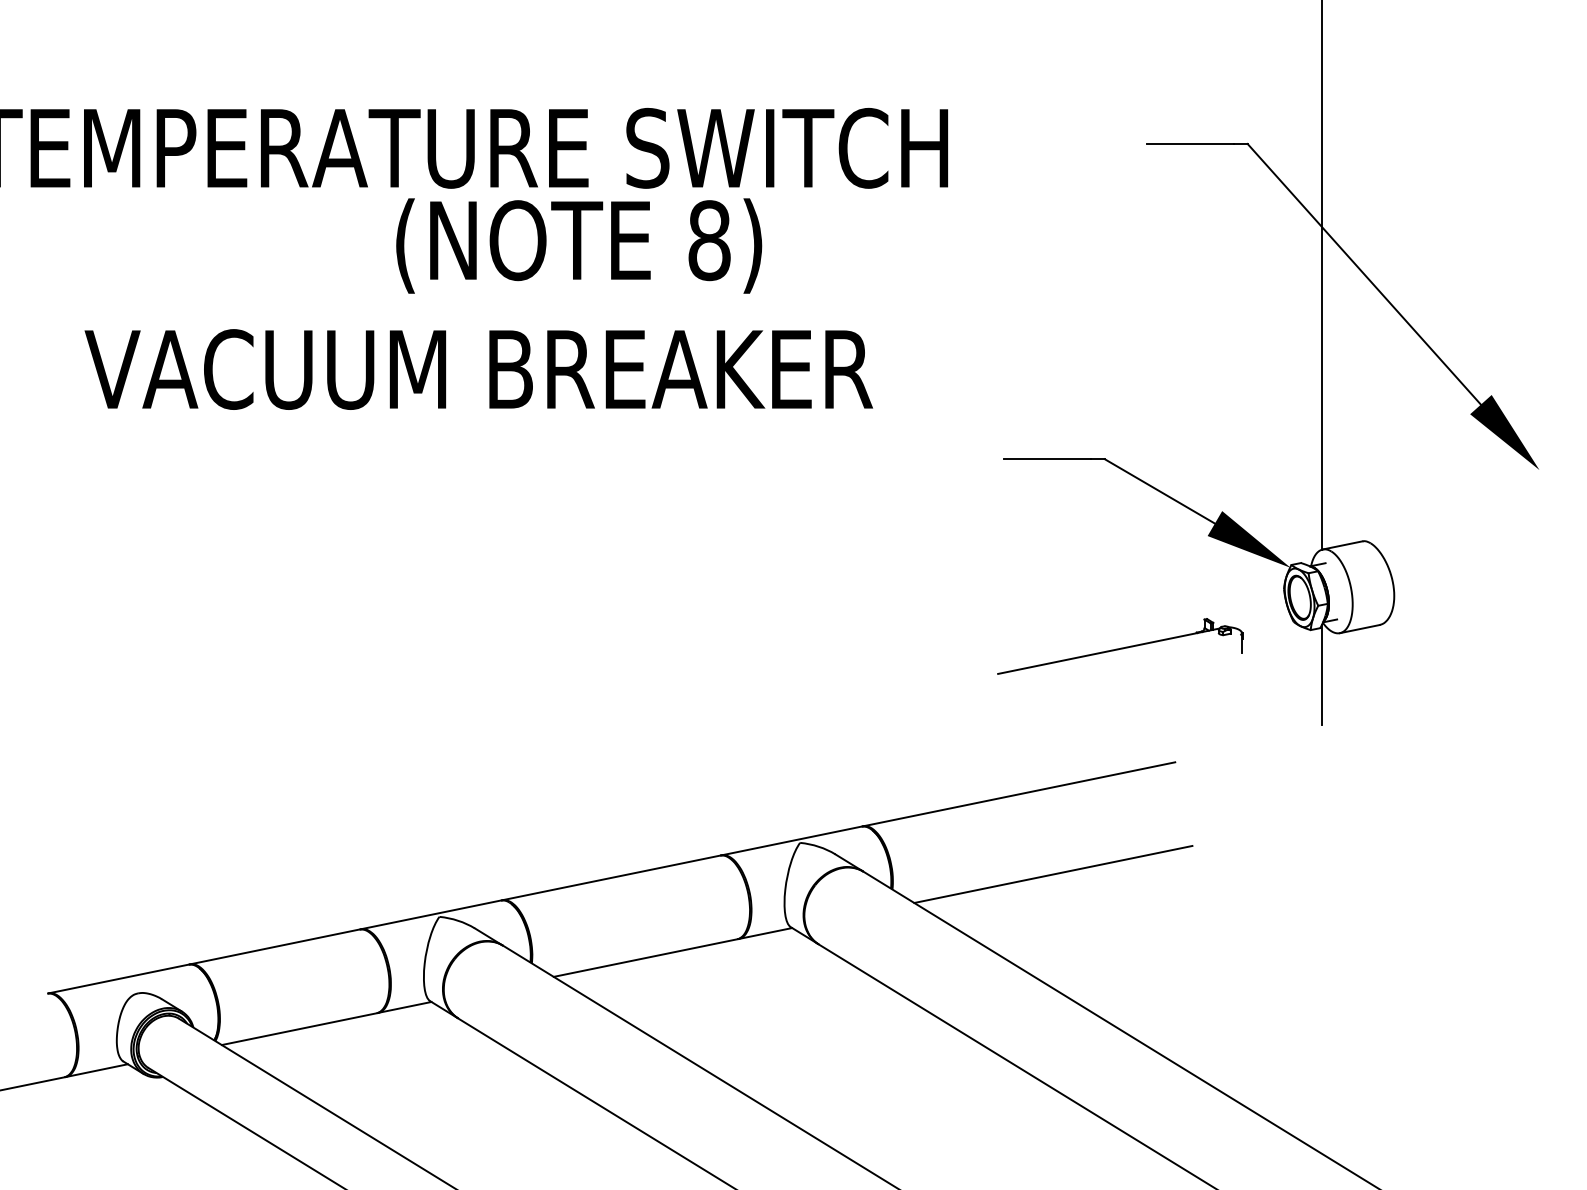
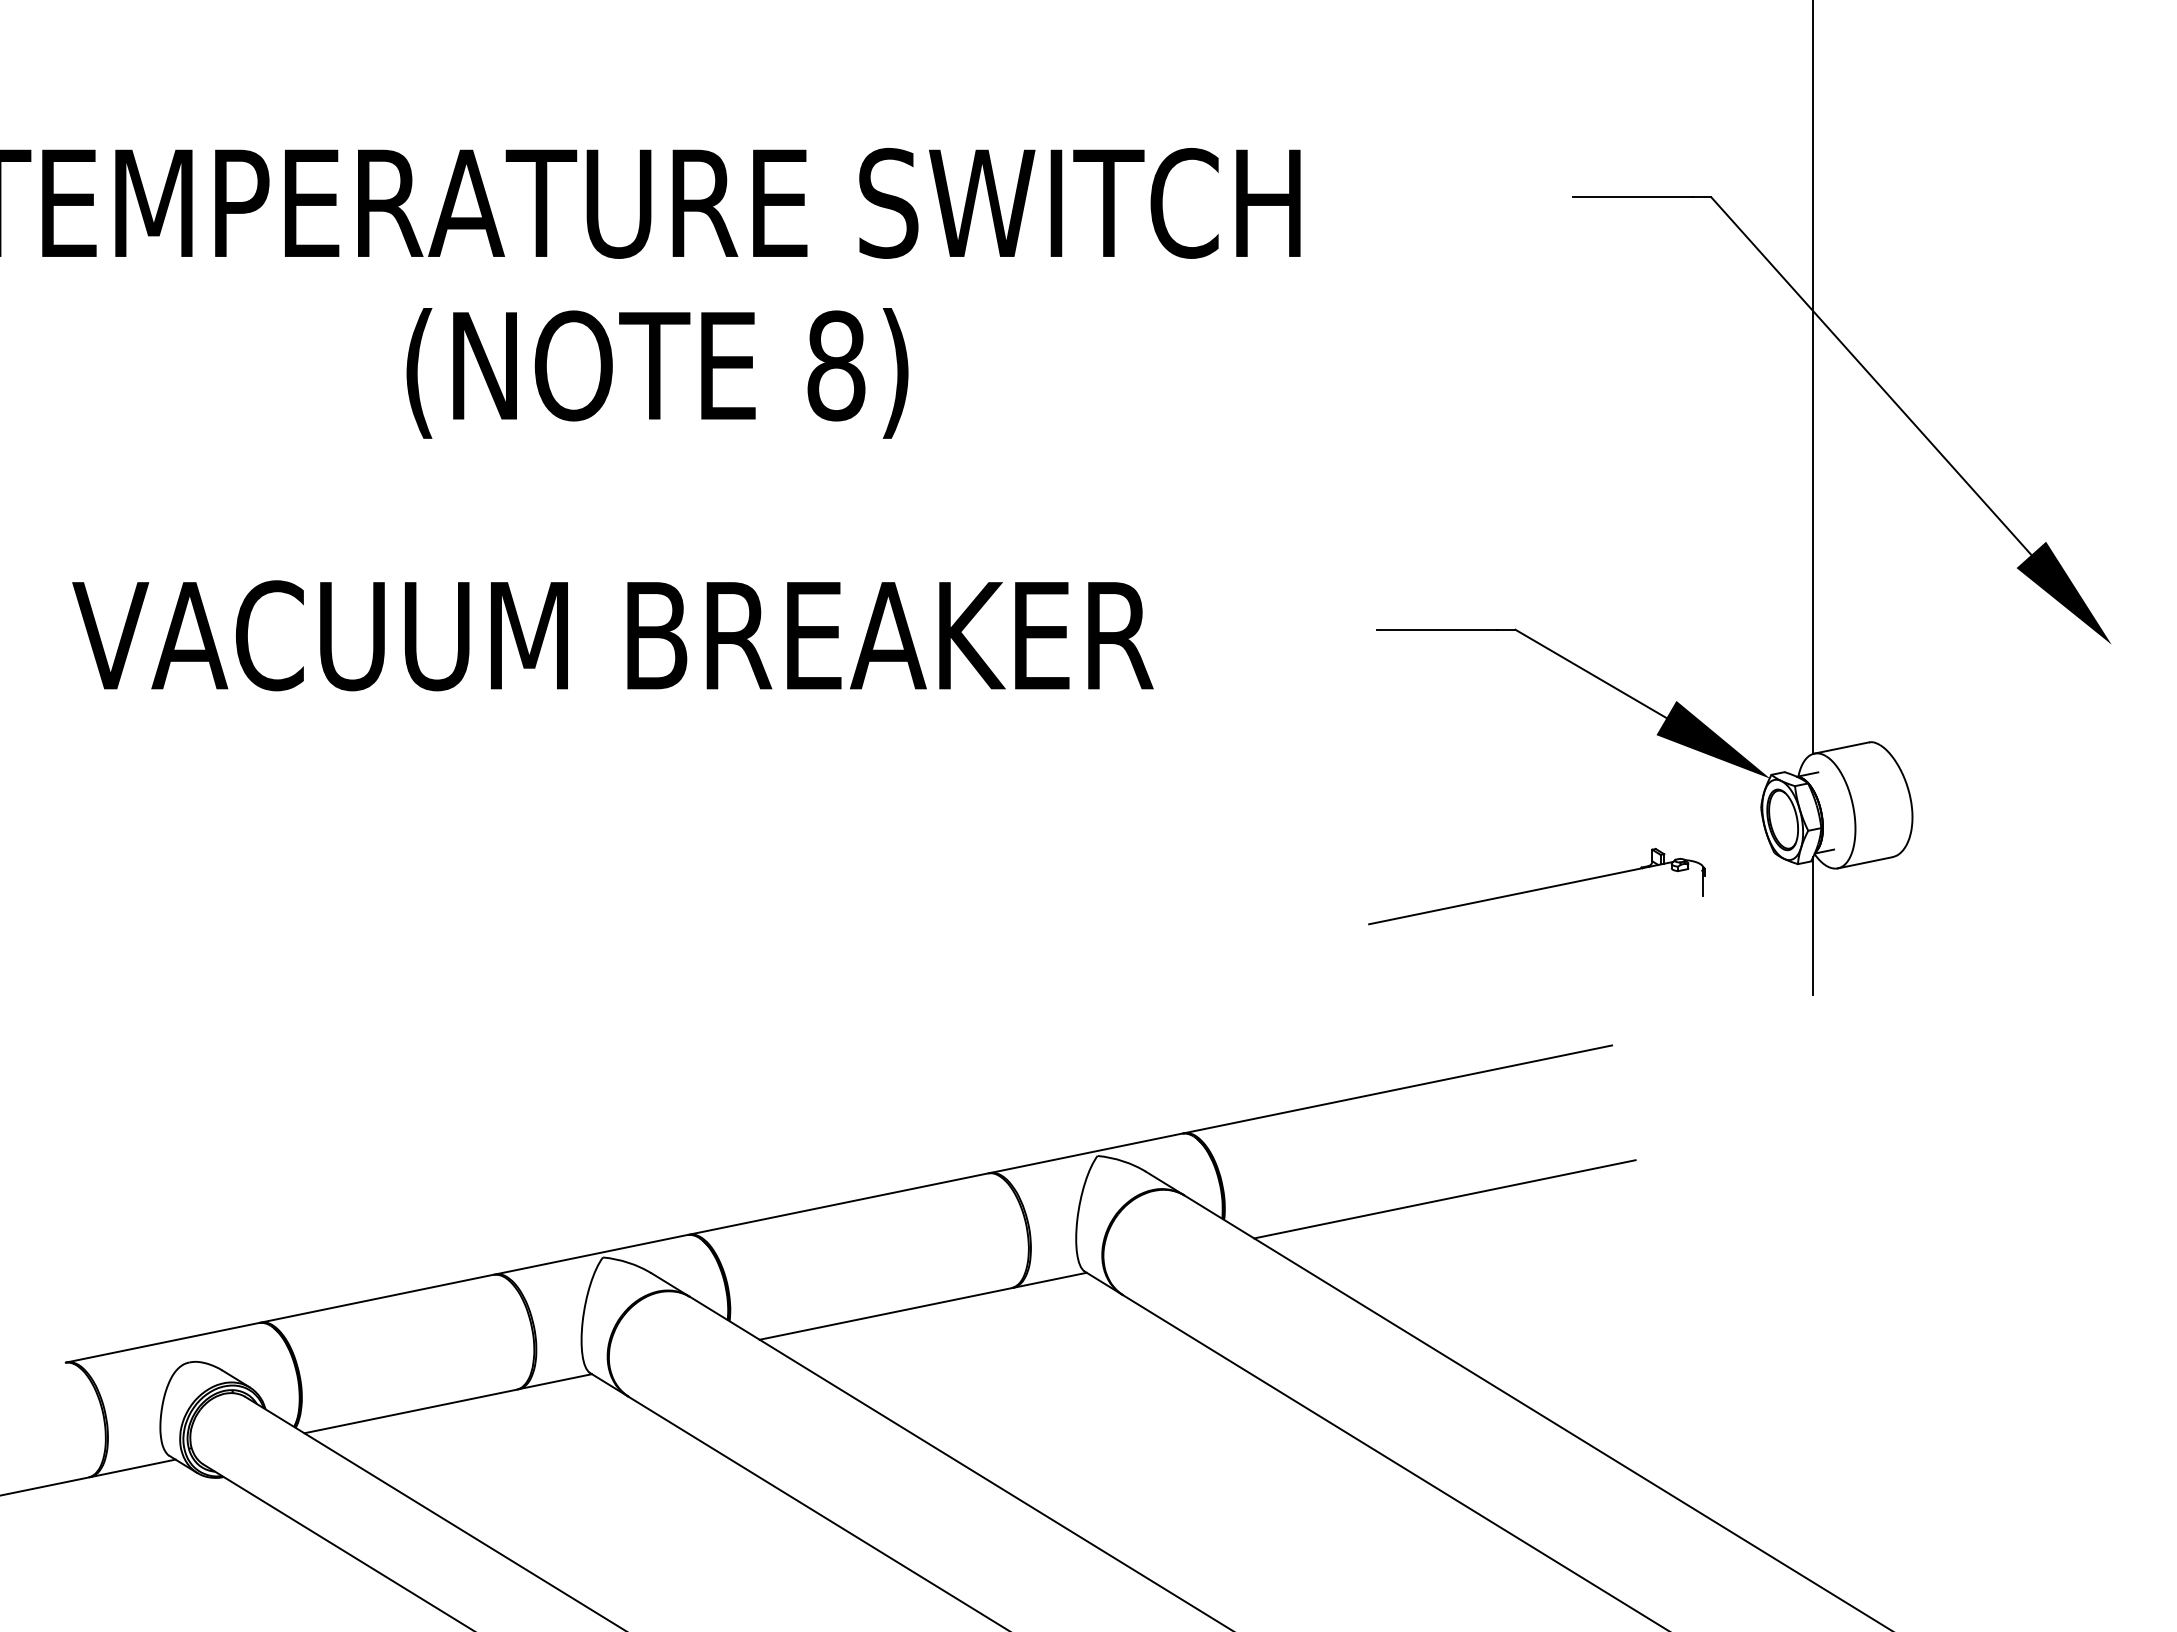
text: (579, 246) -> (657, 373), moved
text: (478, 369) -> (612, 635), moved

